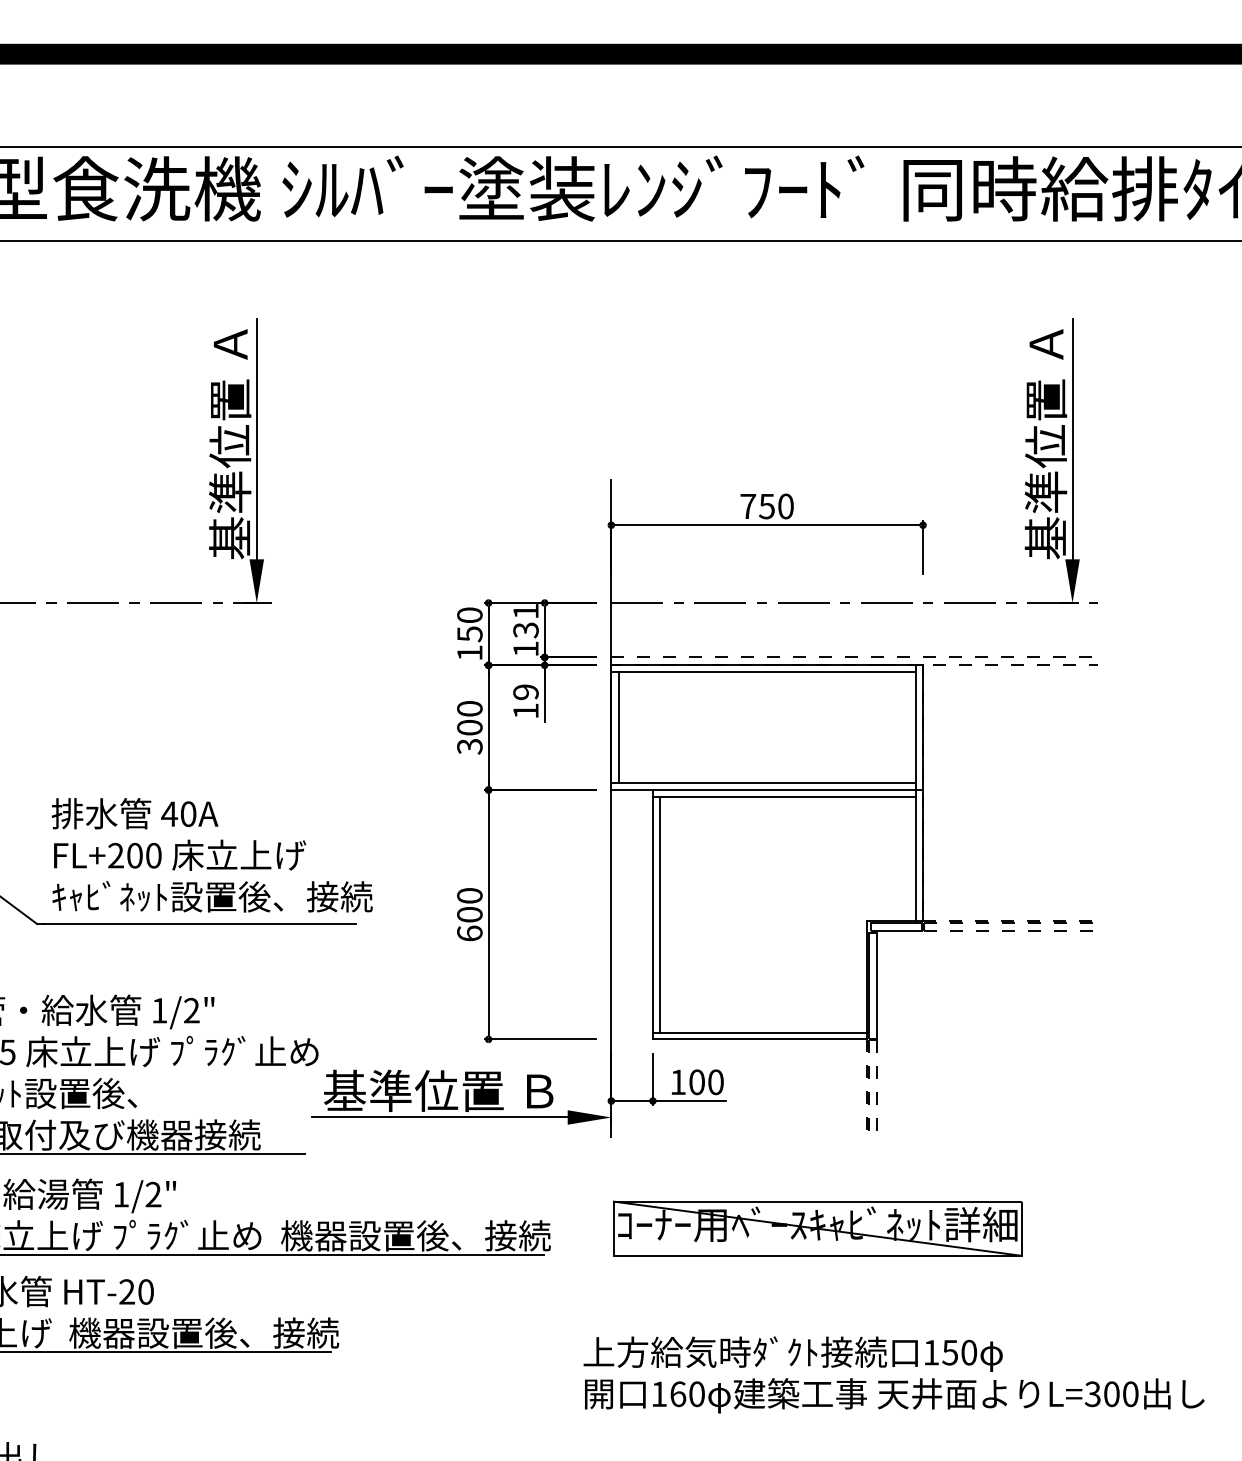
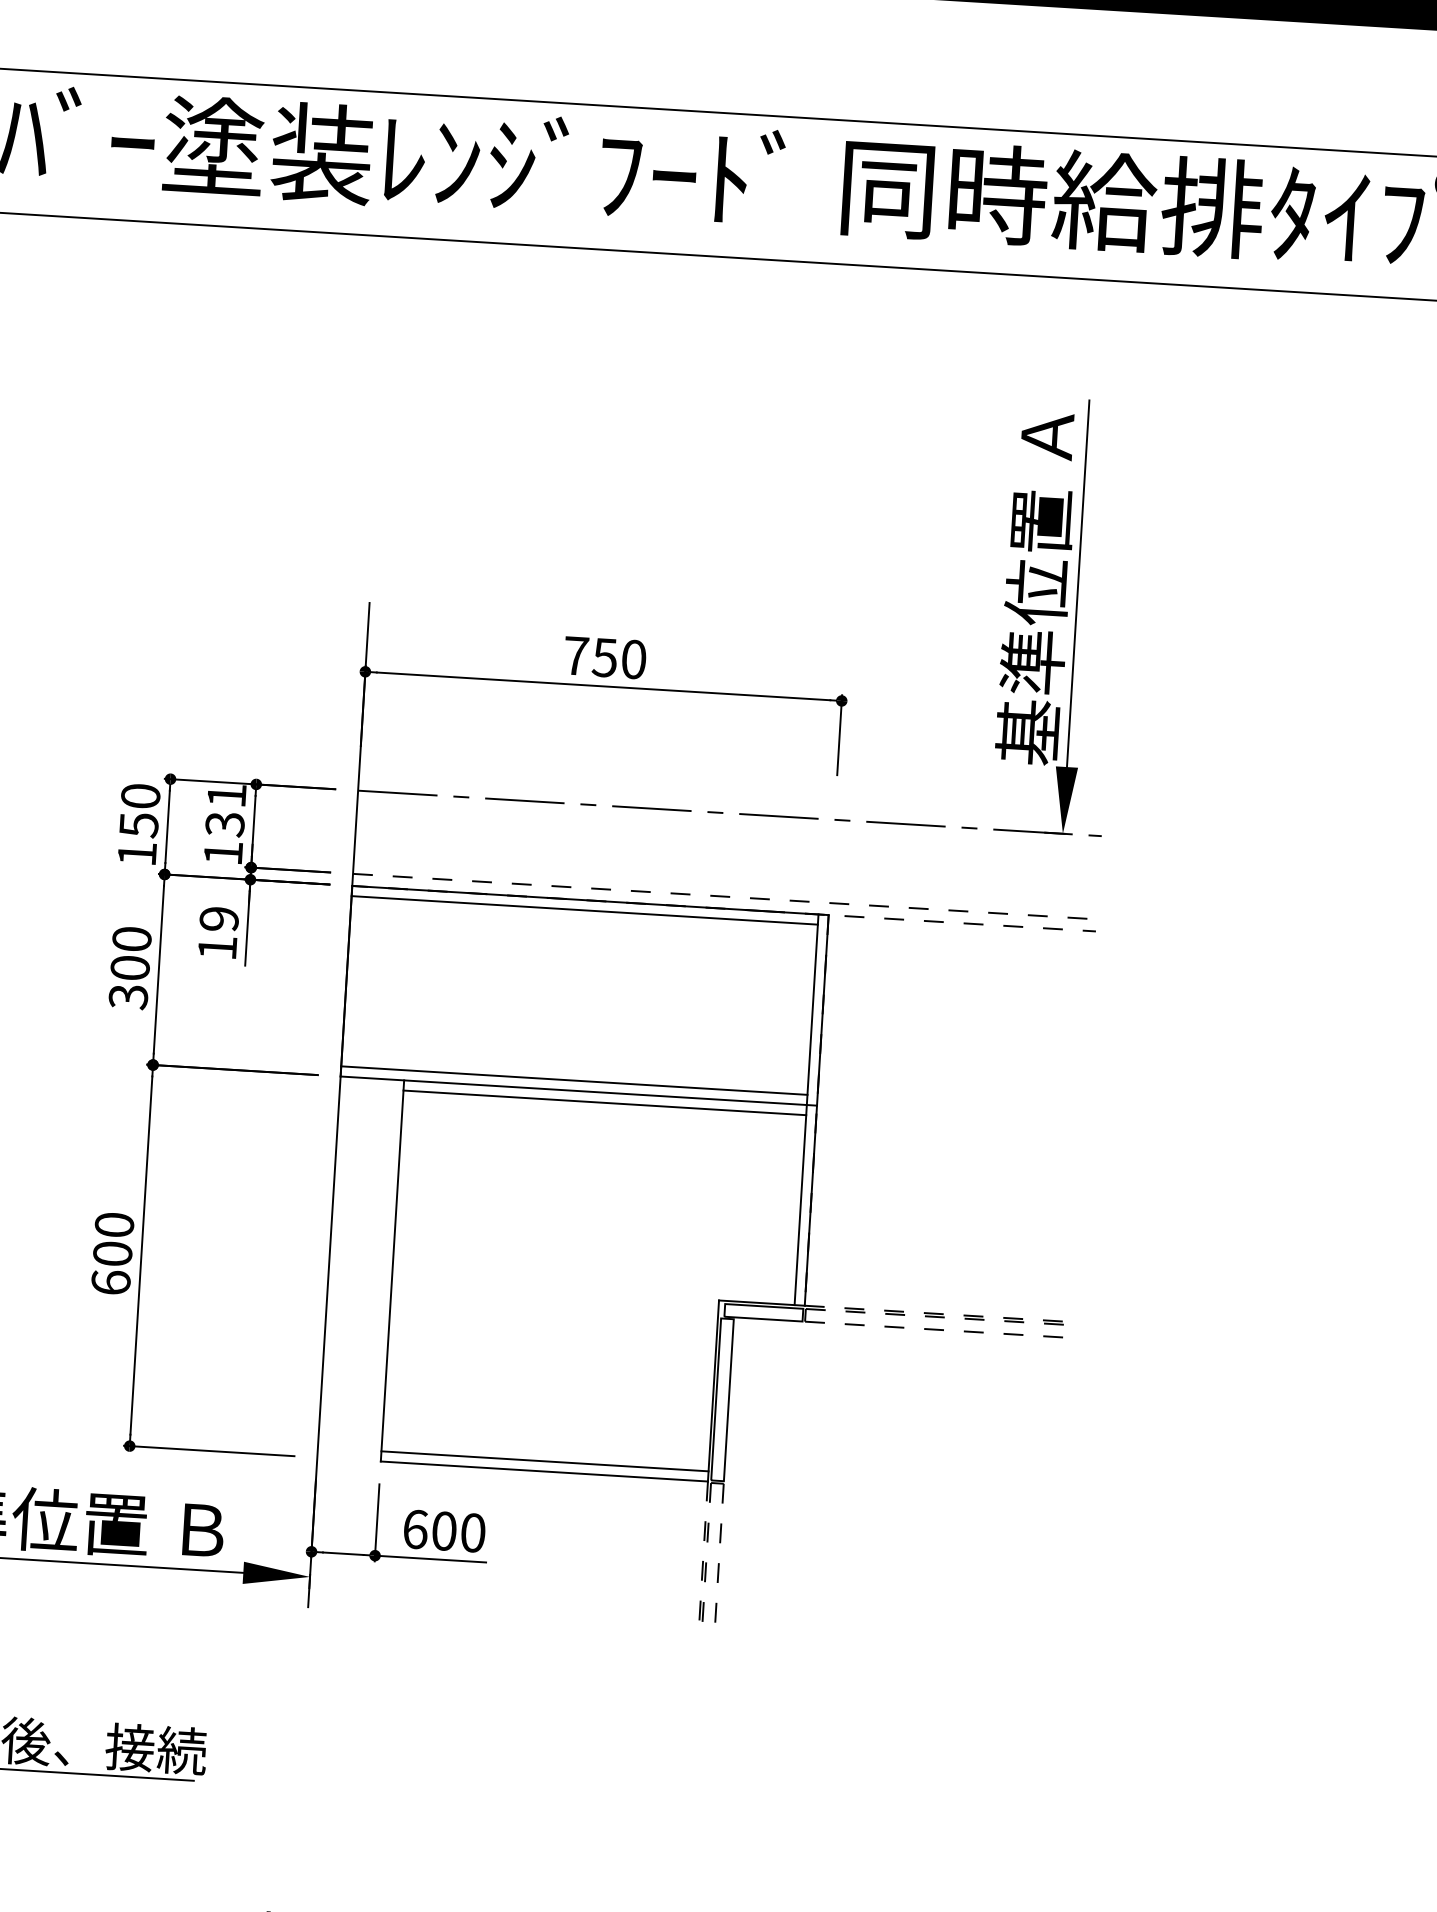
line: (618, 727) -> (357, 981), removed
line: (659, 914) -> (402, 1271), removed
text: (678, 1082) -> (415, 1529), 100 -> 600
part: (817, 1228) -> (614, 1765), removed

